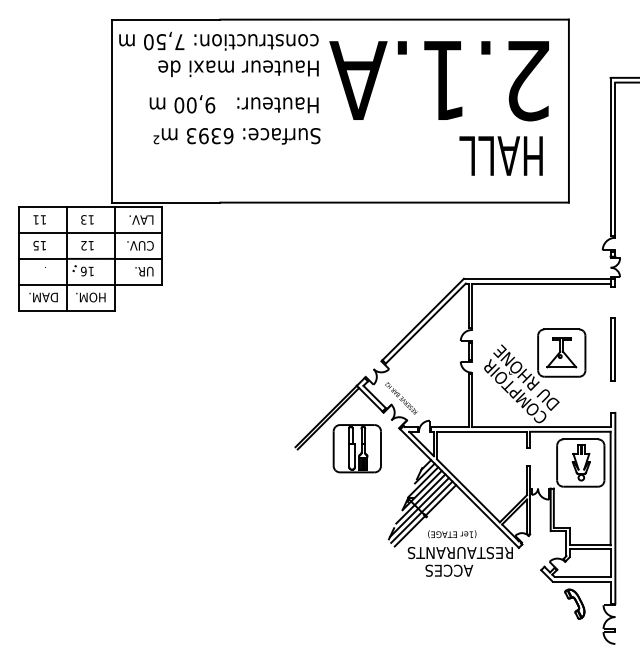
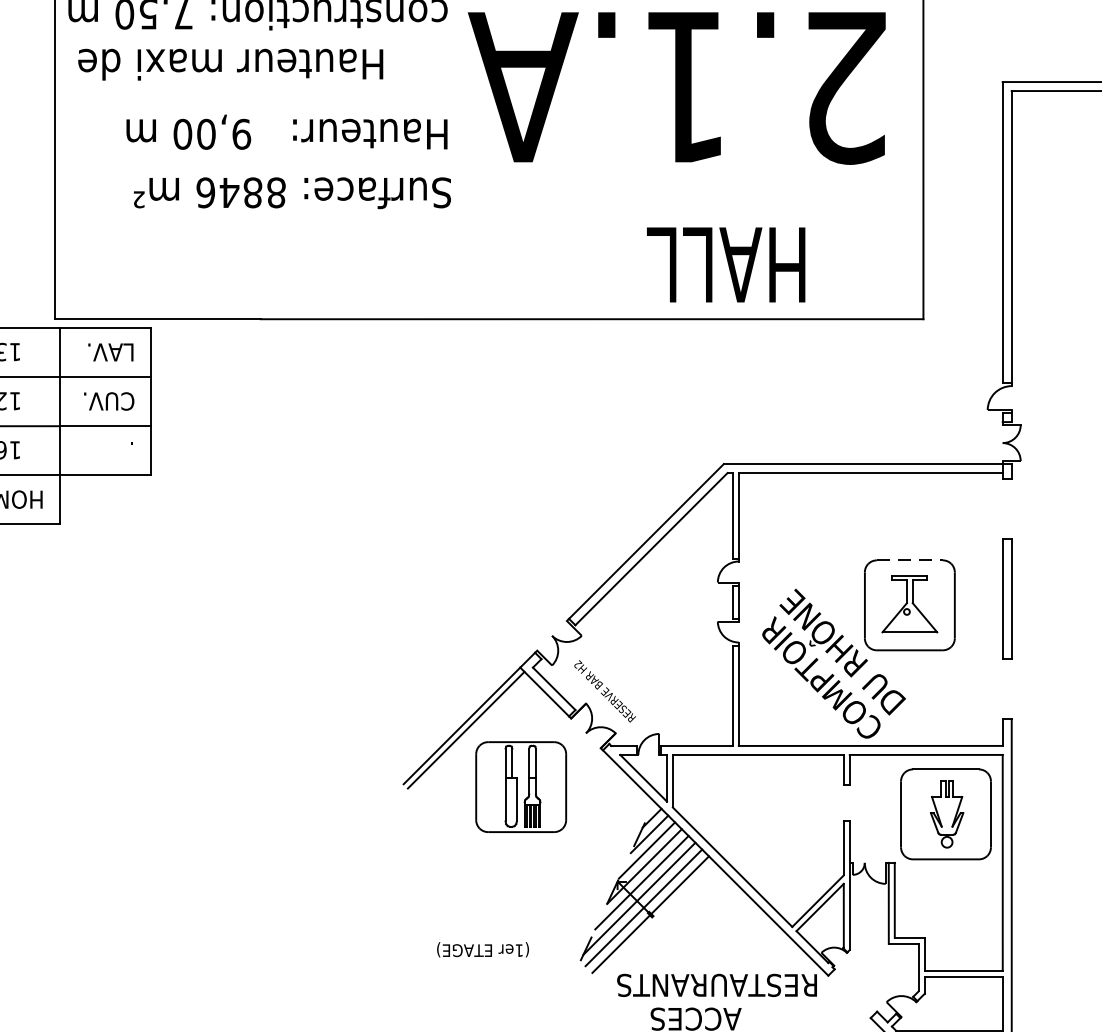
text: (238, 68) -> (230, 64), moved
text: (209, 136) -> (240, 193), 6393 -> 8846
text: (500, 155) -> (724, 263), moved
text: (144, 271) -> (116, 450), UR. -> .
line: (562, 329) -> (911, 560), solid -> dashed
text: (452, 534) -> (483, 950), moved

